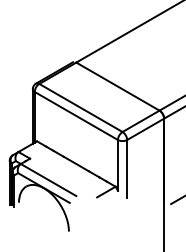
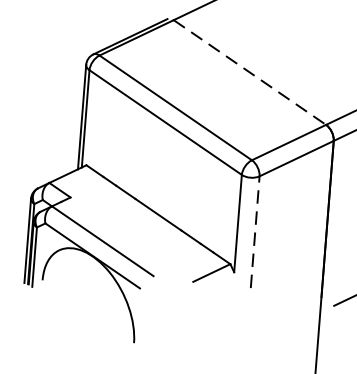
line: (118, 86) -> (250, 72), solid -> dashed
line: (127, 168) -> (255, 231), solid -> dashed

